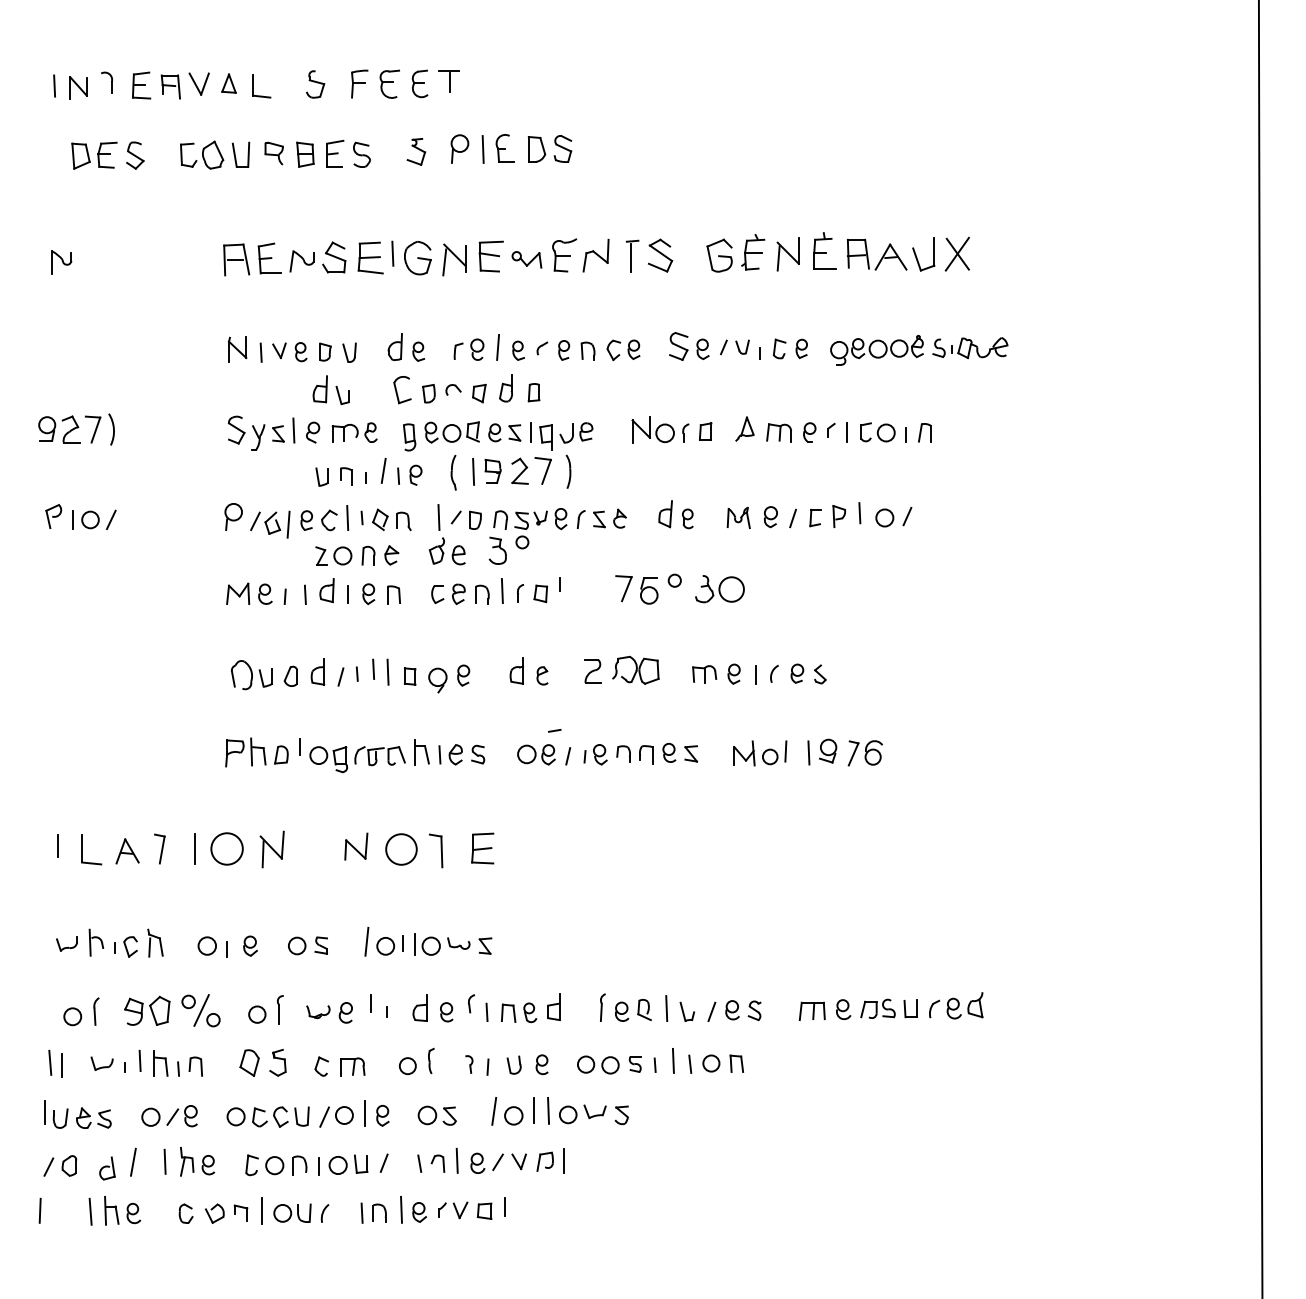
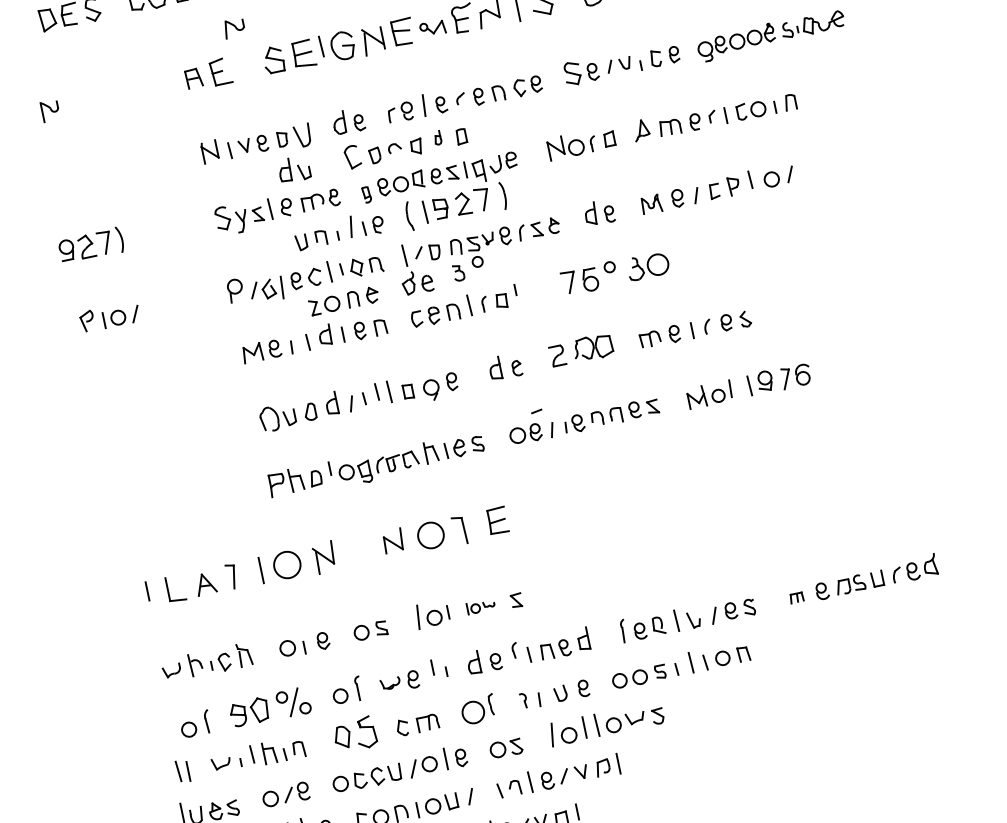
part: (236, 259) -> (193, 78), size x0.7
part: (301, 261) -> (234, 28), moved
part: (349, 352) -> (302, 135), size x1.4
part: (505, 388) -> (437, 138), size x0.6
part: (409, 437) -> (366, 194), size x0.7
part: (497, 550) -> (458, 272), size x0.7
part: (442, 944) -> (481, 606), size x0.6
part: (811, 1010) -> (796, 597), size x0.6
part: (277, 1062) -> (365, 732), size x1.4
circle: (407, 1066) -> (473, 713), size x1.6

